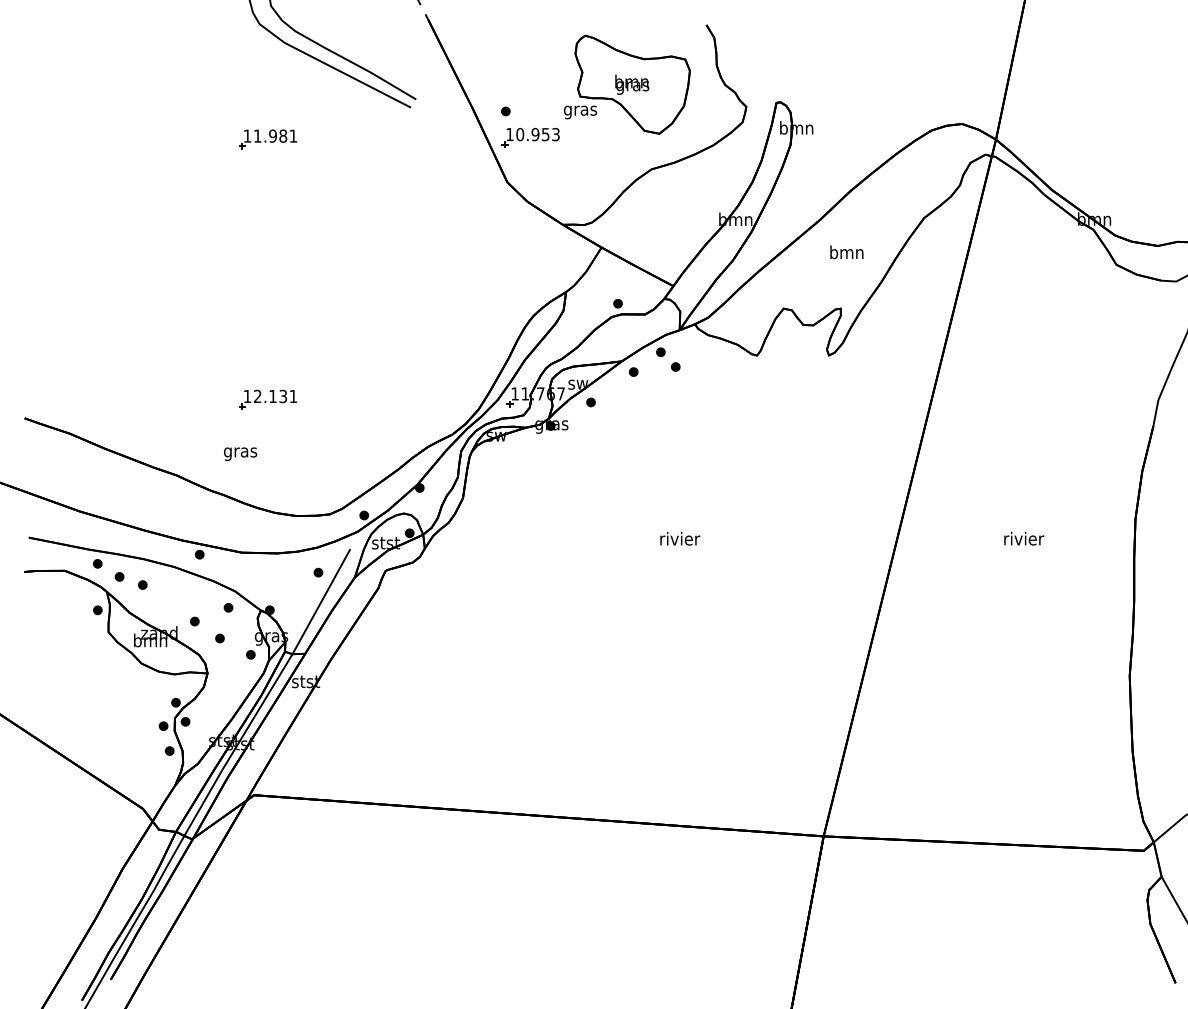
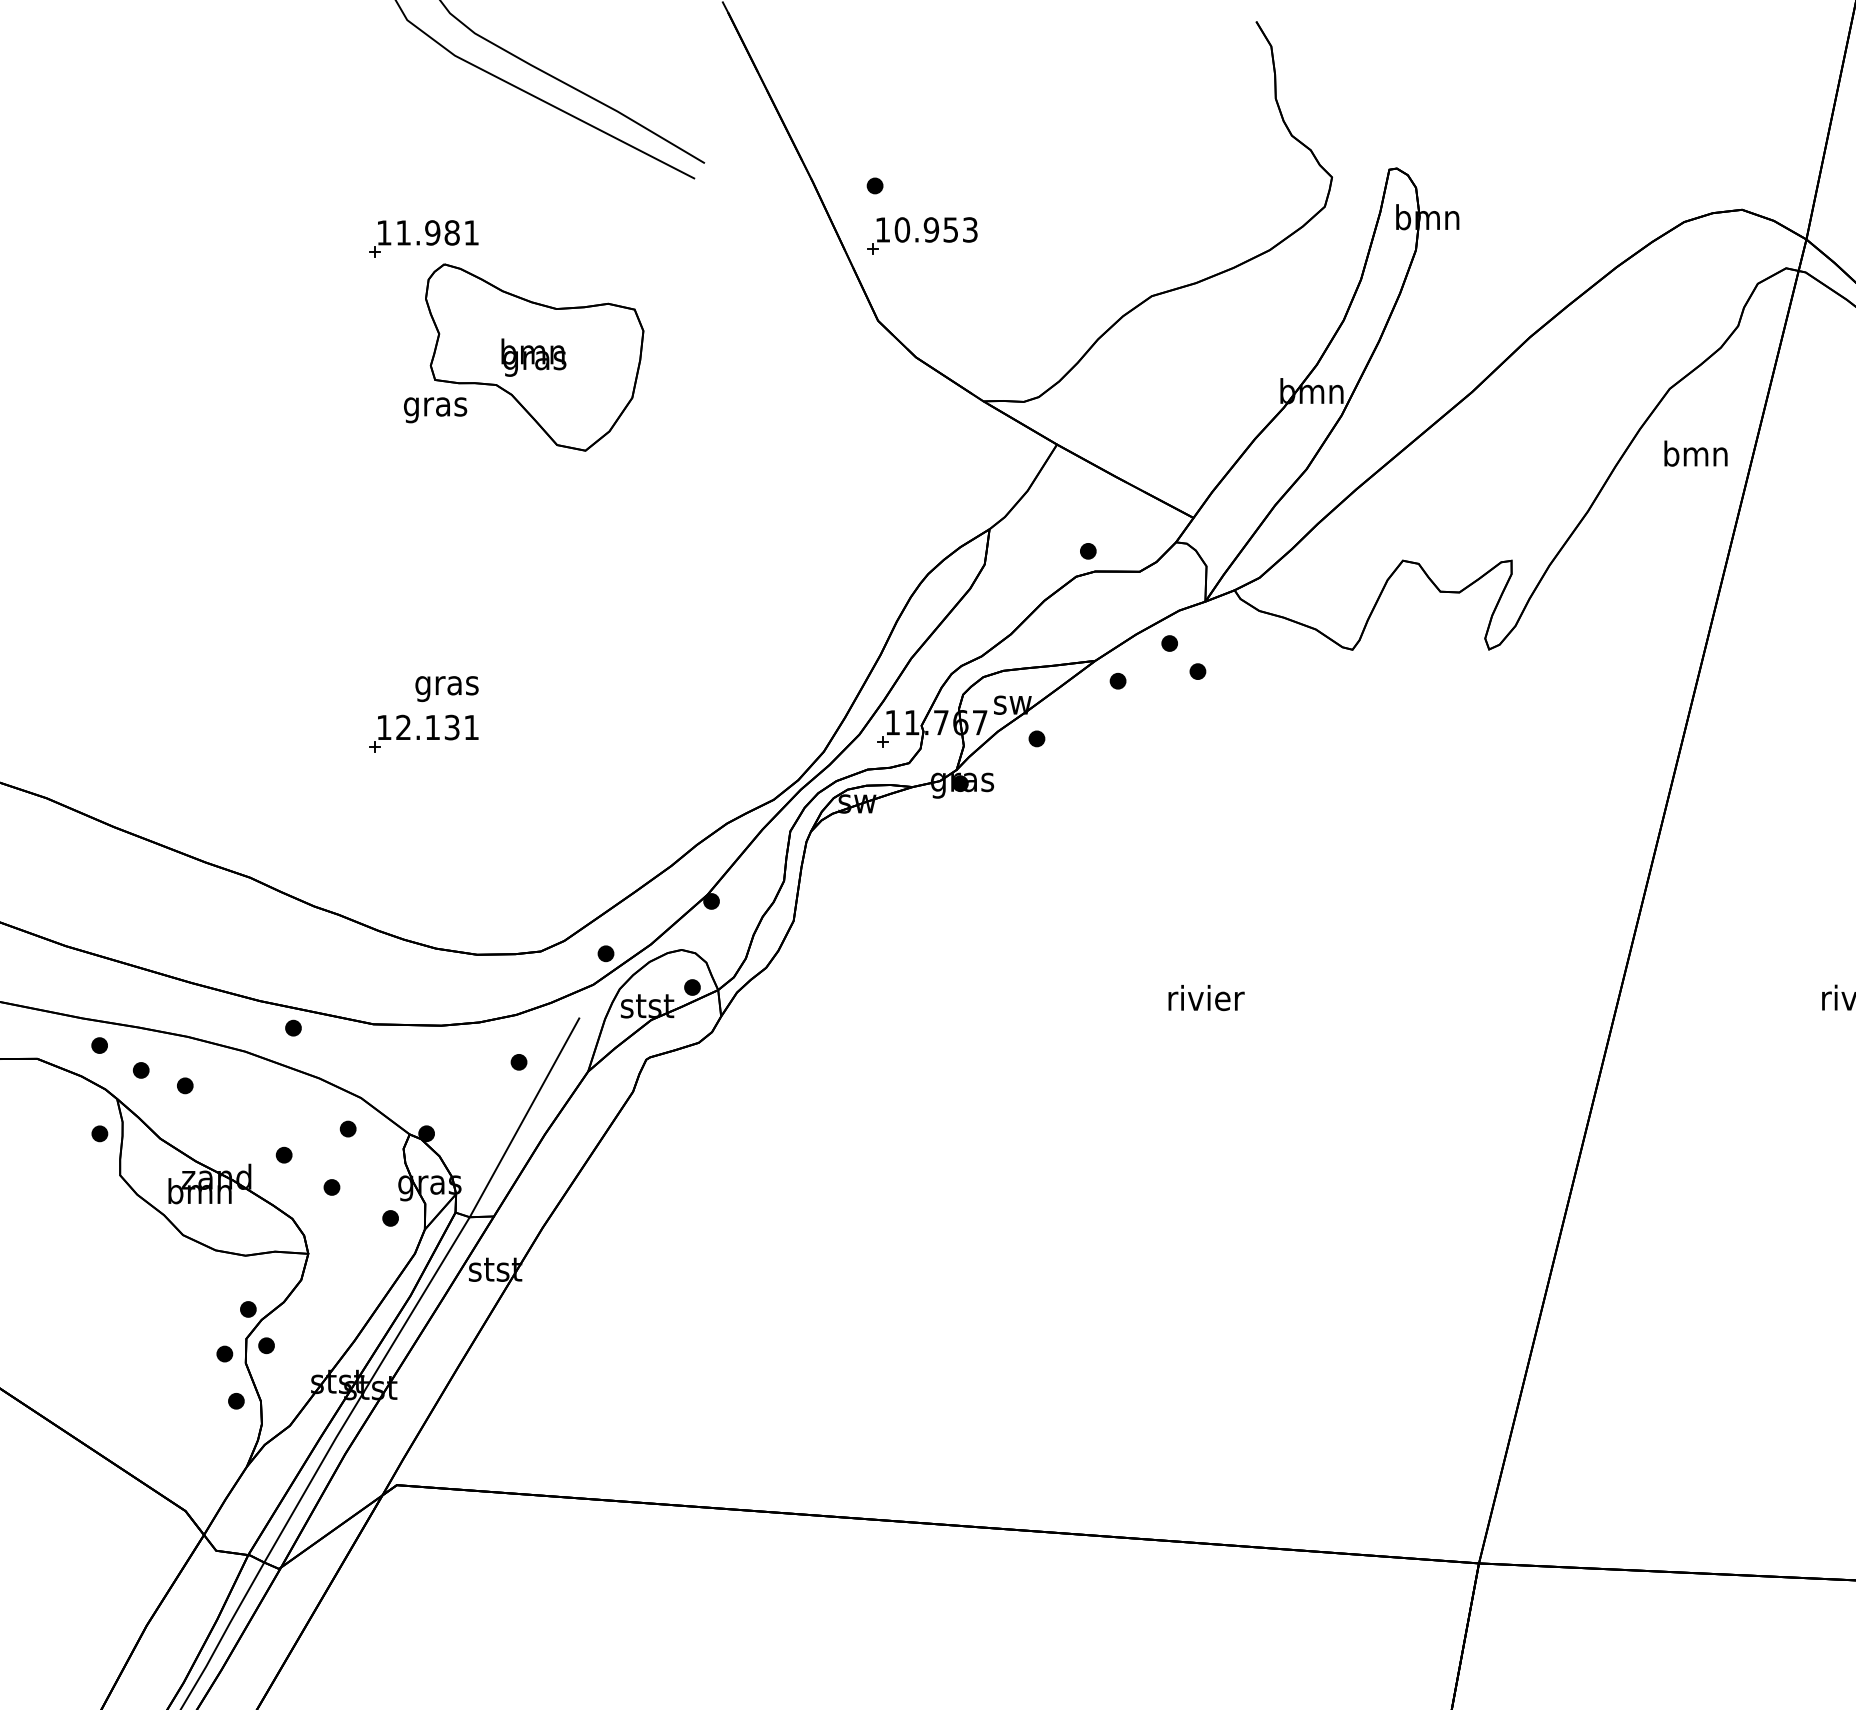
part: (626, 84) -> (522, 357), moved
text: (846, 252) -> (1695, 453), moved
text: (240, 453) -> (446, 687), moved

